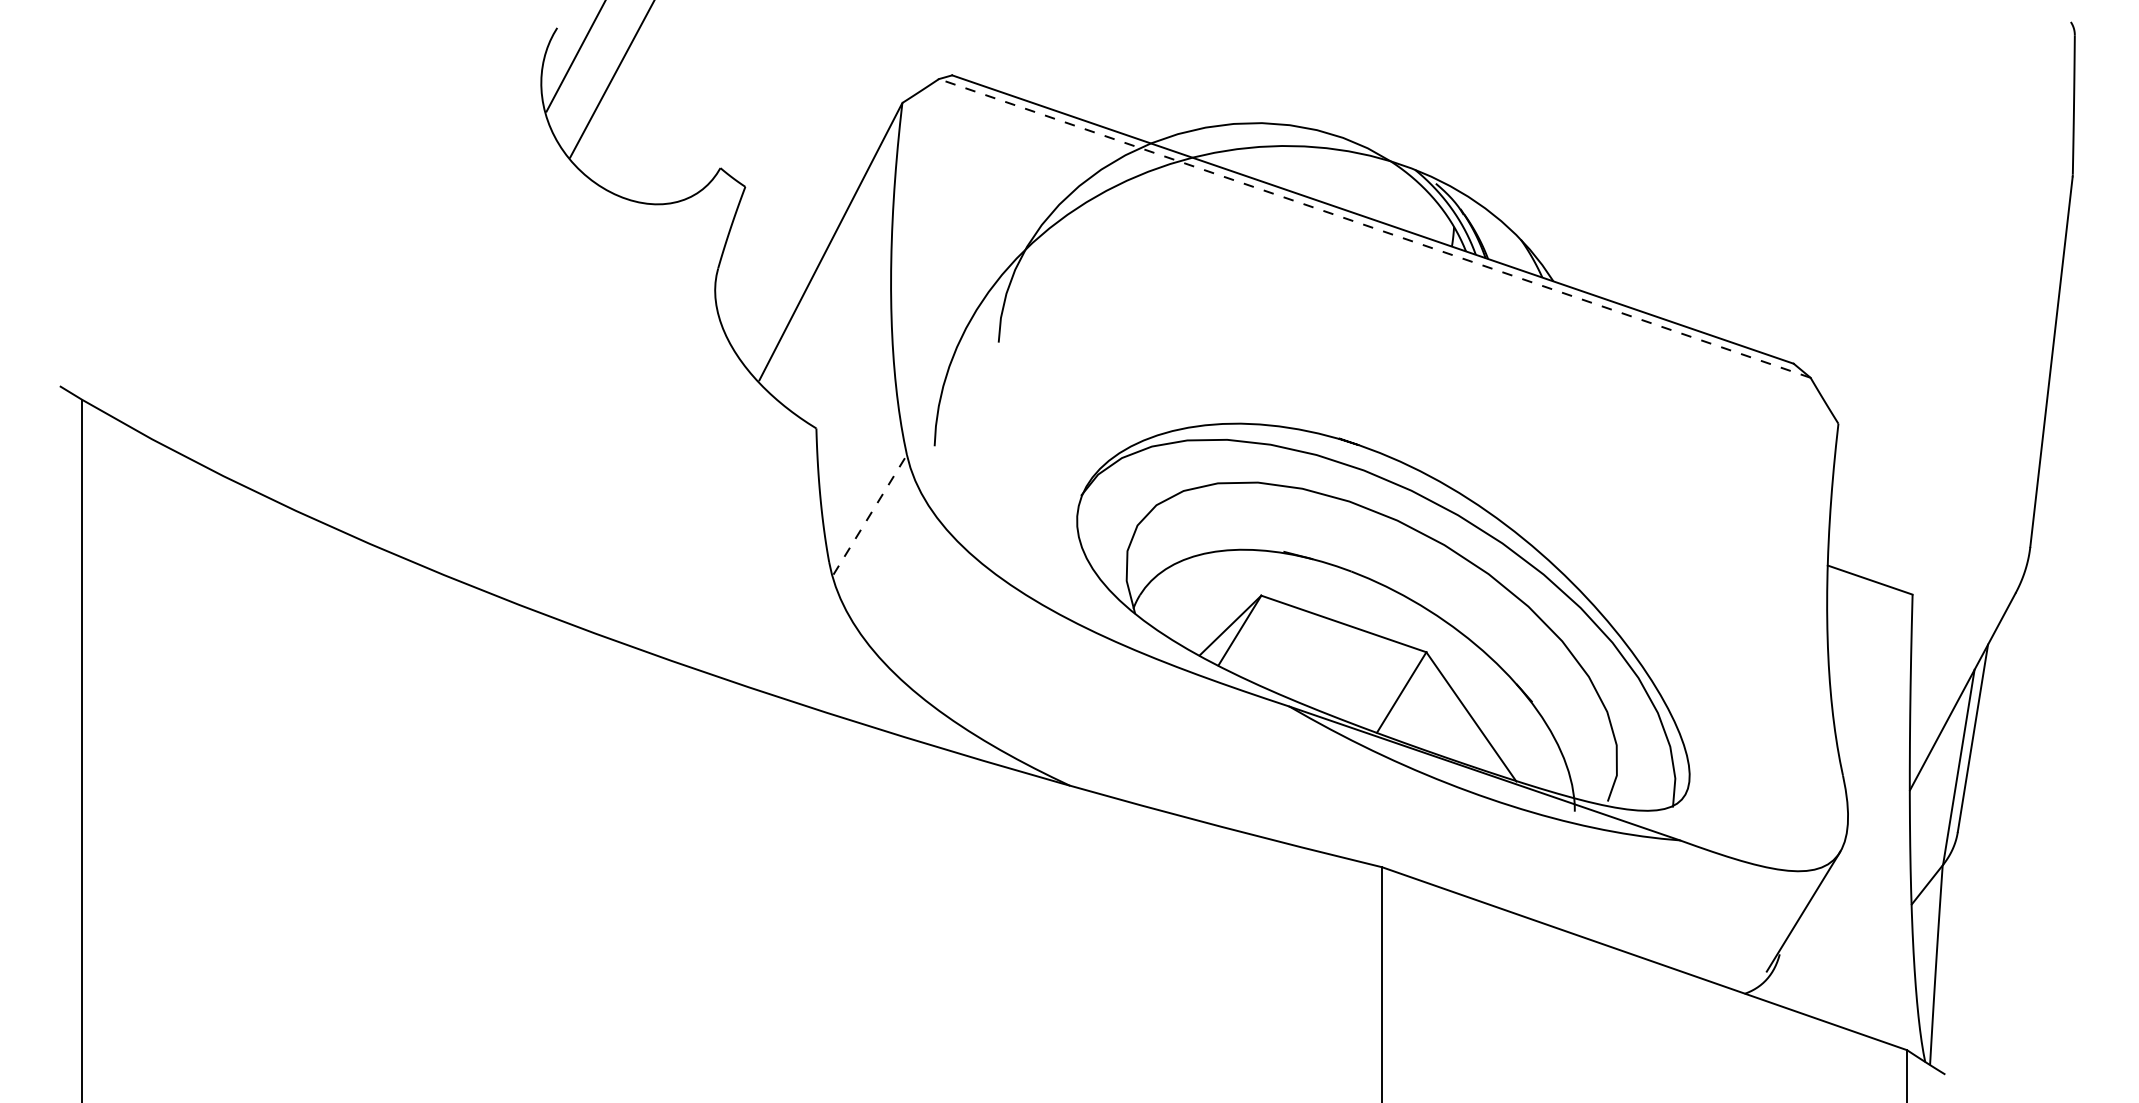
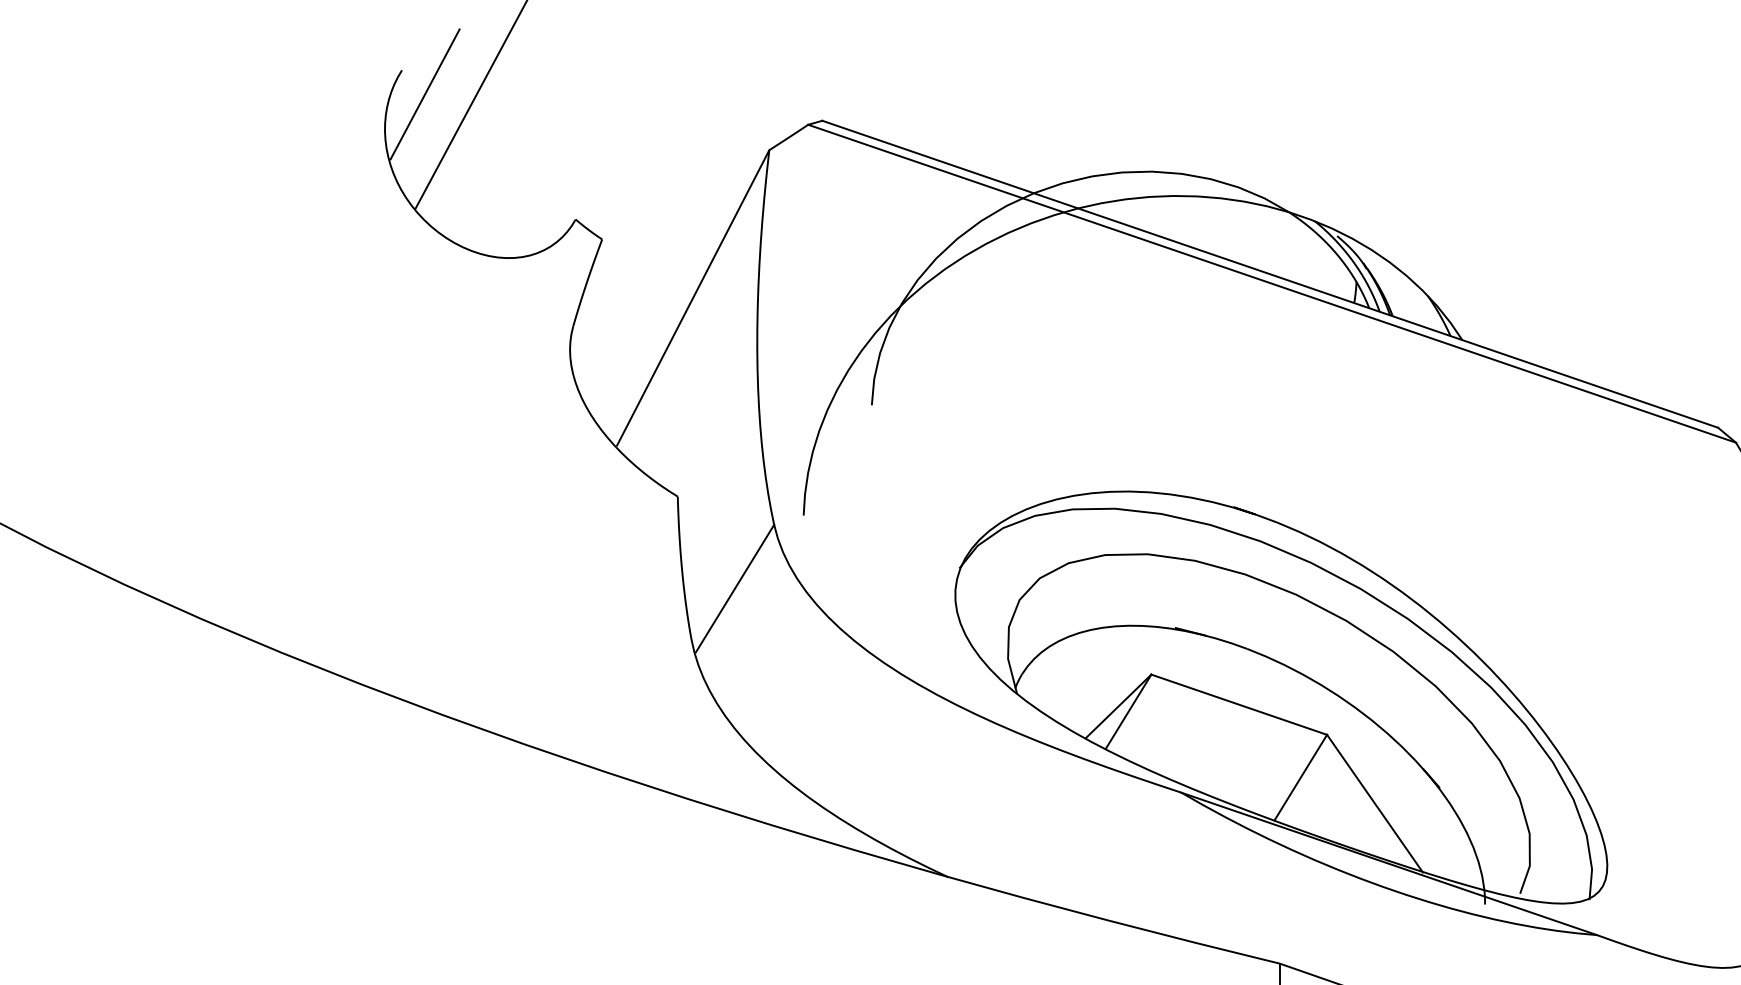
line: (1374, 228) -> (1271, 283), dashed -> solid
line: (870, 514) -> (735, 588), dashed -> solid

